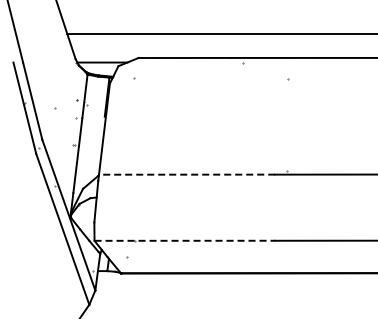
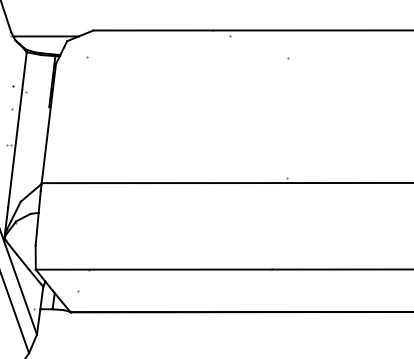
line: (186, 174) -> (156, 182), dashed -> solid
line: (185, 240) -> (154, 269), dashed -> solid

